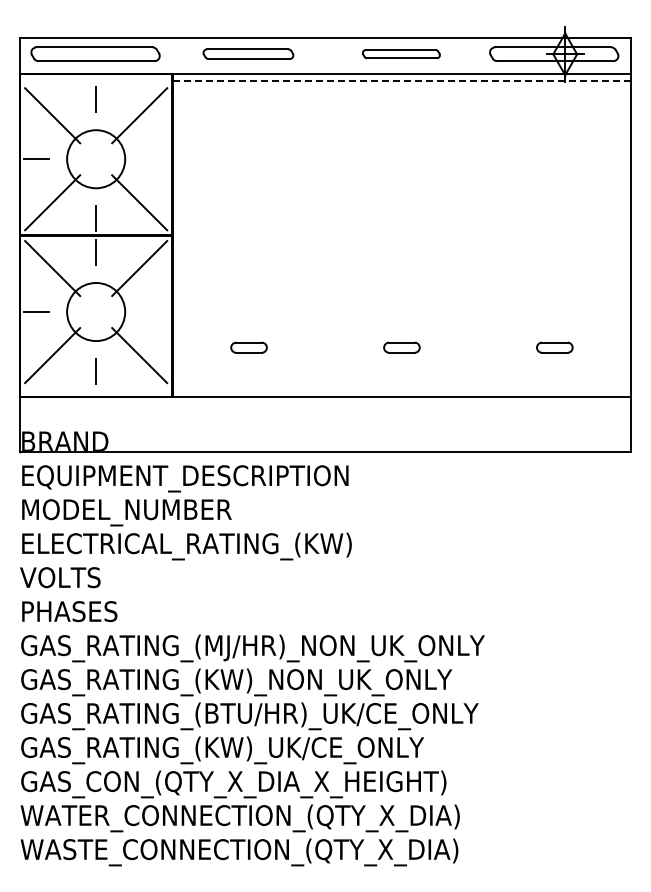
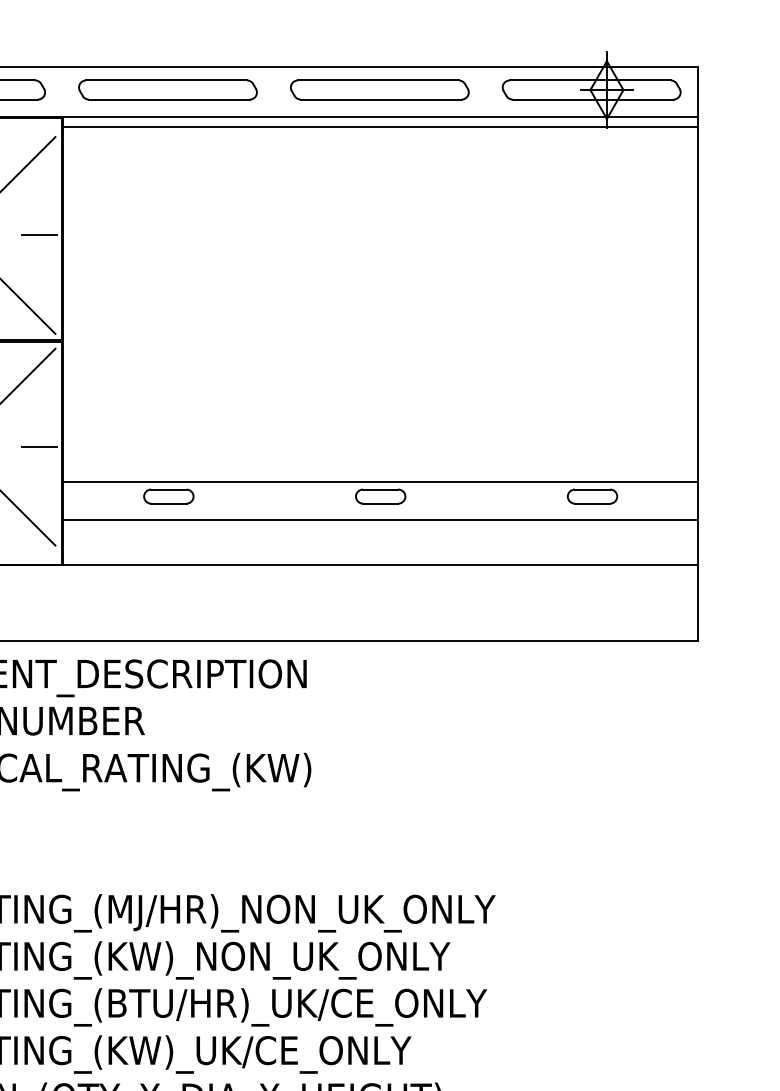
part: (248, 53) -> (168, 88), size x1.43
part: (401, 53) -> (380, 88), size x1.67
line: (401, 80) -> (380, 126), dashed -> solid
line: (155, 159) -> (39, 235), added
line: (155, 312) -> (39, 447), added
line: (401, 337) -> (380, 482), added
line: (401, 364) -> (380, 519), added

